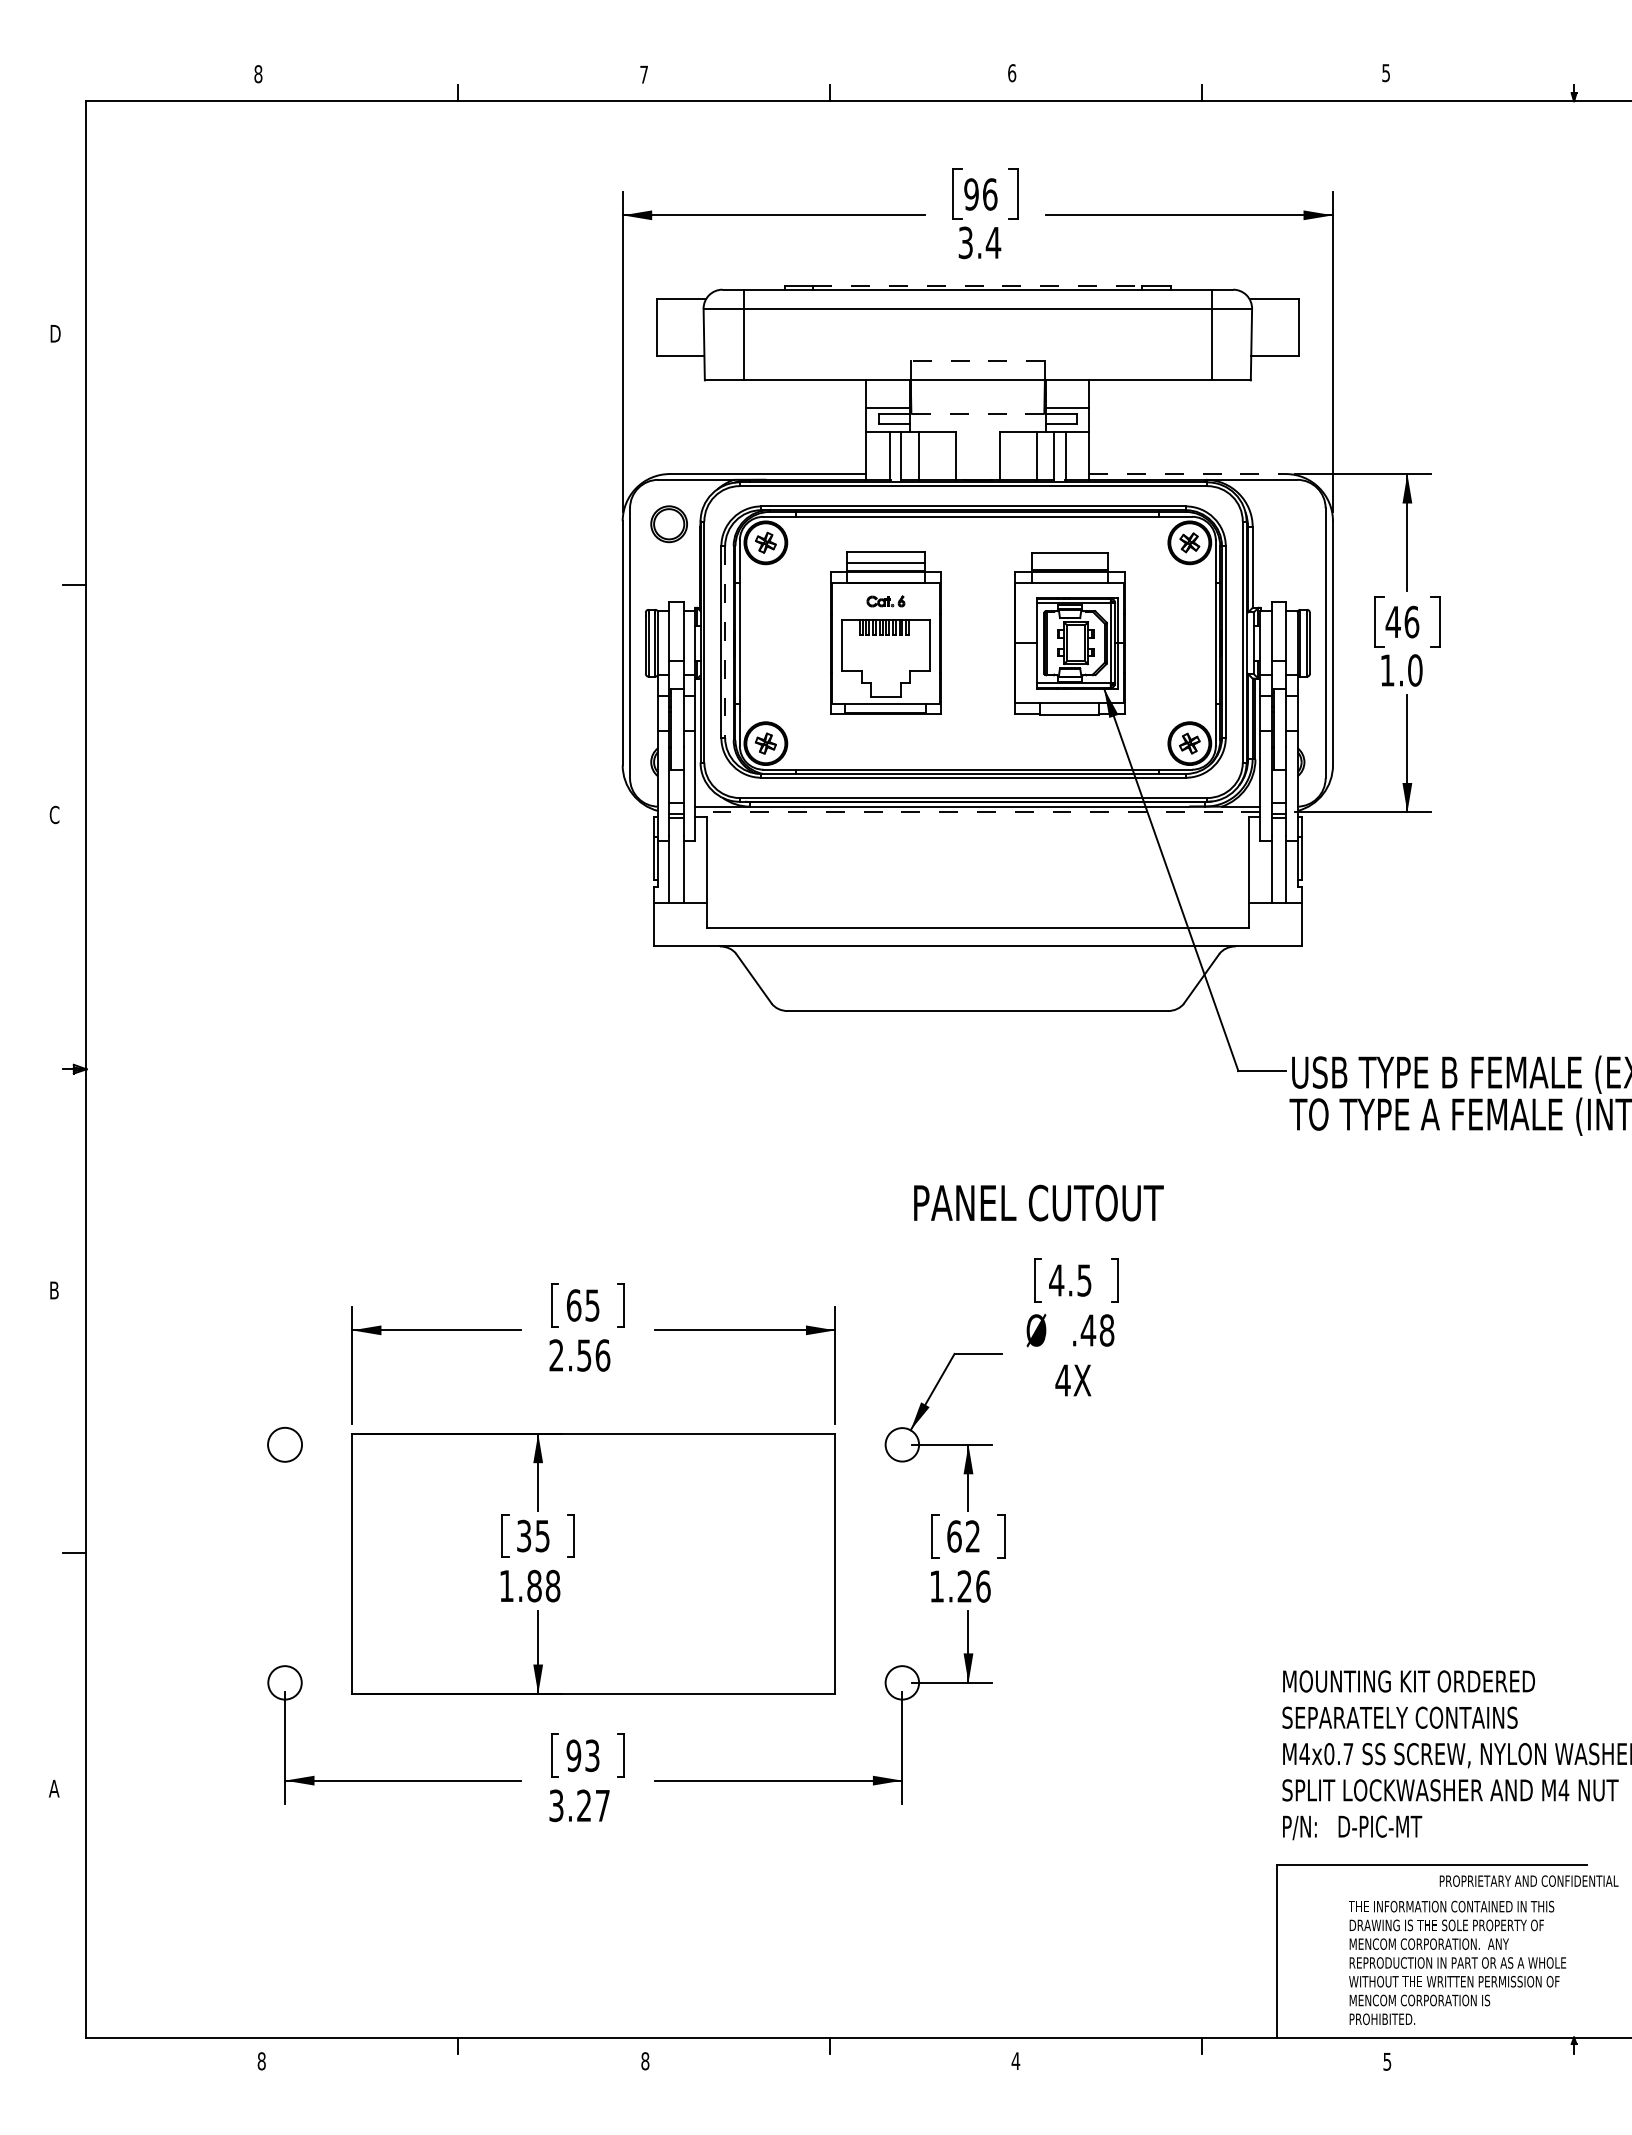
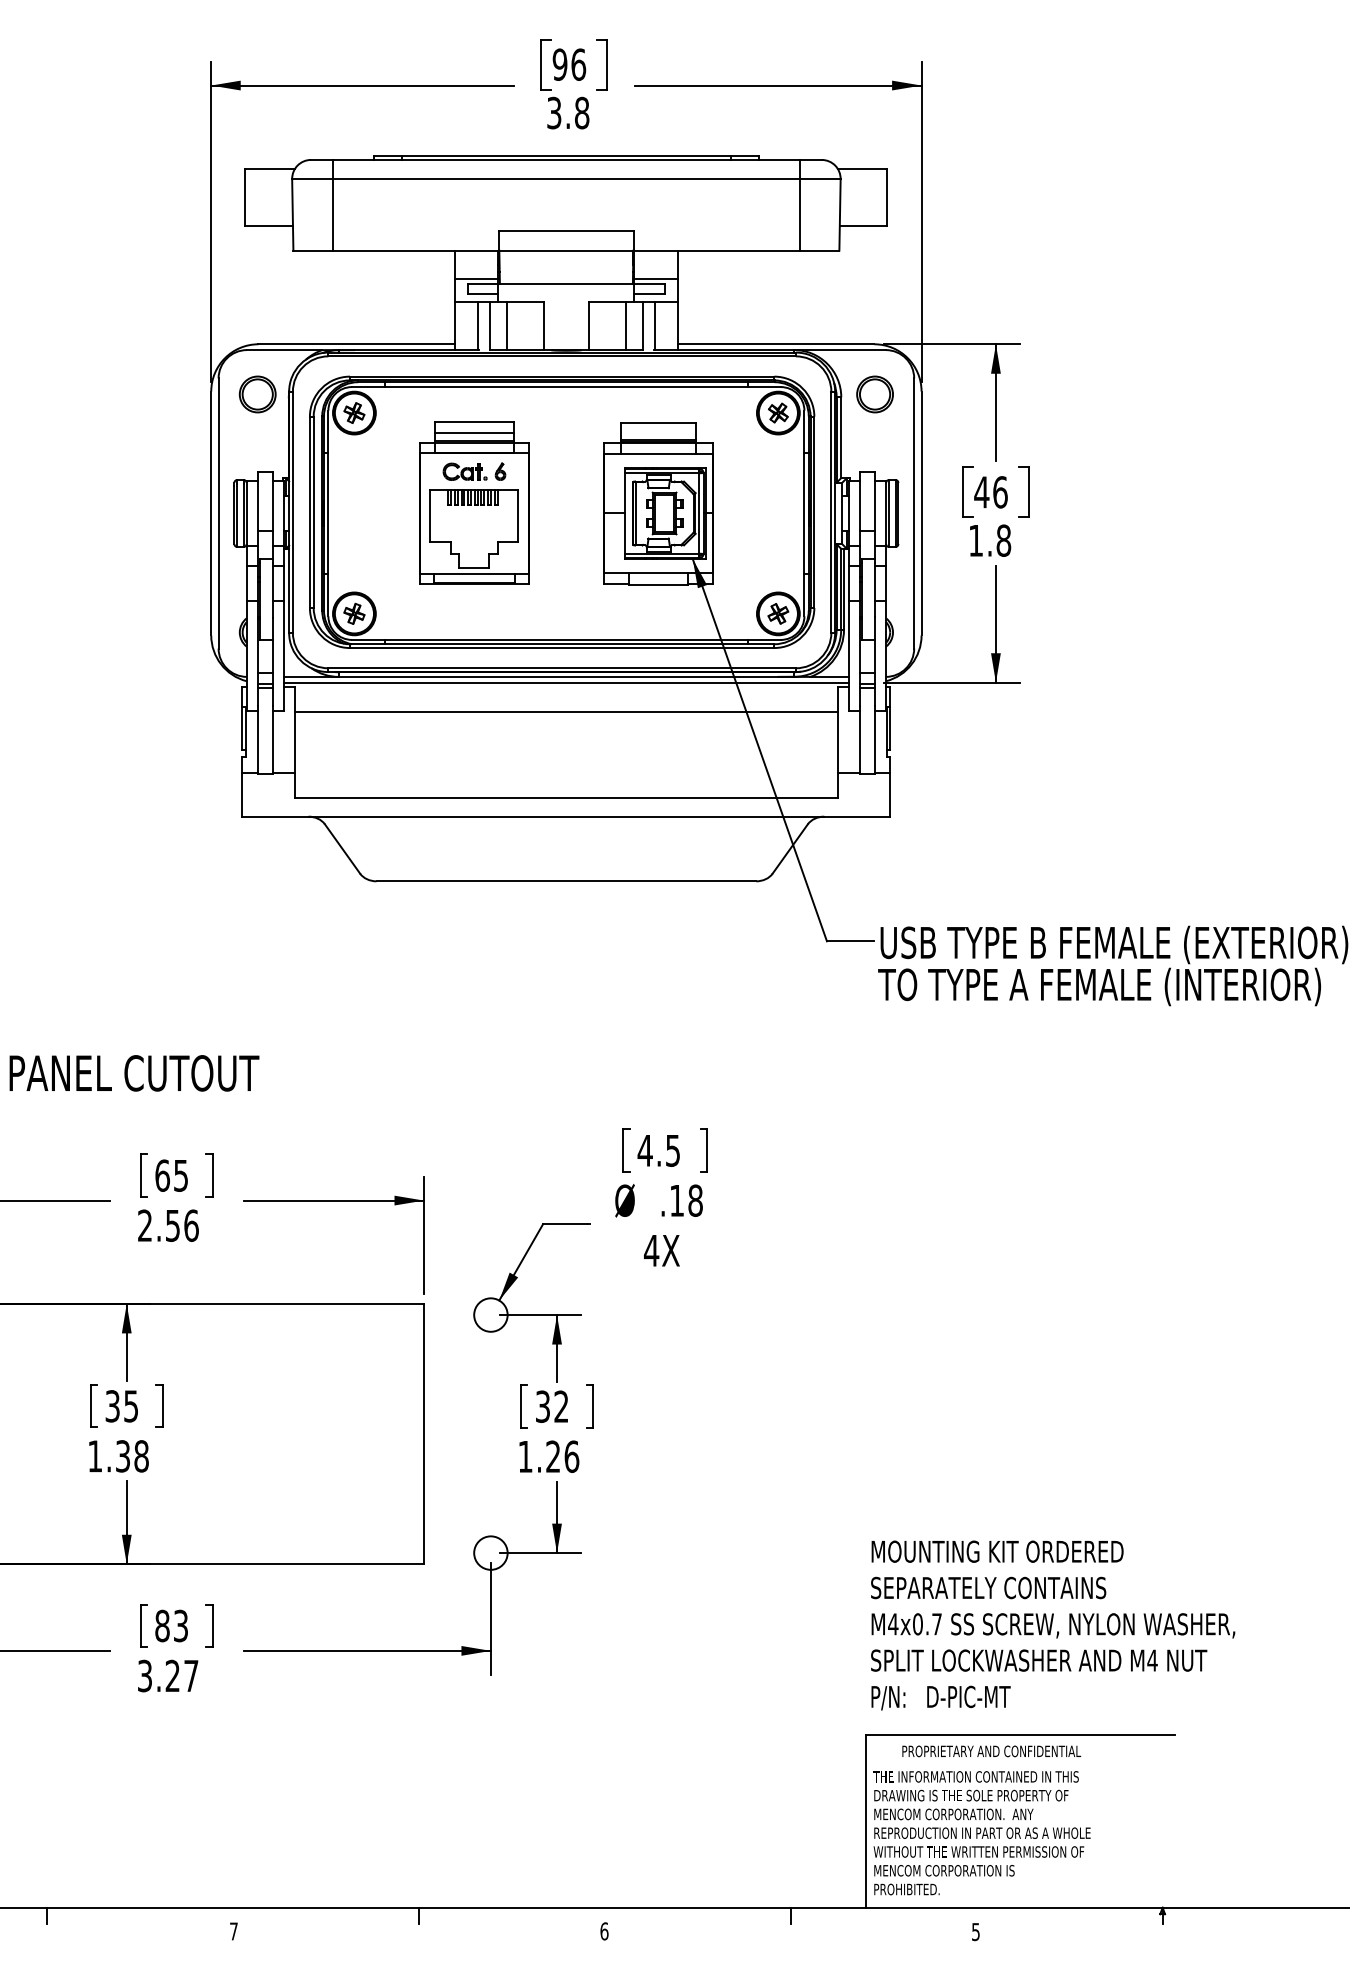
text: (993, 242) -> (582, 112), 3.4 -> 3.8
line: (978, 285) -> (567, 155), dashed -> solid
line: (977, 361) -> (566, 231), dashed -> solid
line: (977, 413) -> (566, 283), dashed -> solid
line: (1188, 474) -> (777, 344), dashed -> solid
part: (1286, 524) -> (875, 394), added
part: (885, 601) -> (474, 471), size x1.67
line: (725, 642) -> (314, 512), dashed -> solid
text: (1415, 670) -> (1004, 540), 1.0 -> 1.8
line: (977, 812) -> (566, 682), dashed -> solid
line: (977, 842) -> (566, 712), added
text: (1038, 1202) -> (134, 1072), moved
text: (1088, 1330) -> (677, 1200), .48 -> .18
text: (954, 1536) -> (543, 1406), 62 -> 32
text: (534, 1586) -> (123, 1456), 1.88 -> 1.38
text: (573, 1755) -> (162, 1625), 93 -> 83
text: (1528, 1880) -> (991, 1750), moved
text: (1457, 1962) -> (982, 1832), moved
text: (645, 2061) -> (234, 1931), 8 -> 7
text: (1015, 2061) -> (604, 1931), 4 -> 6

